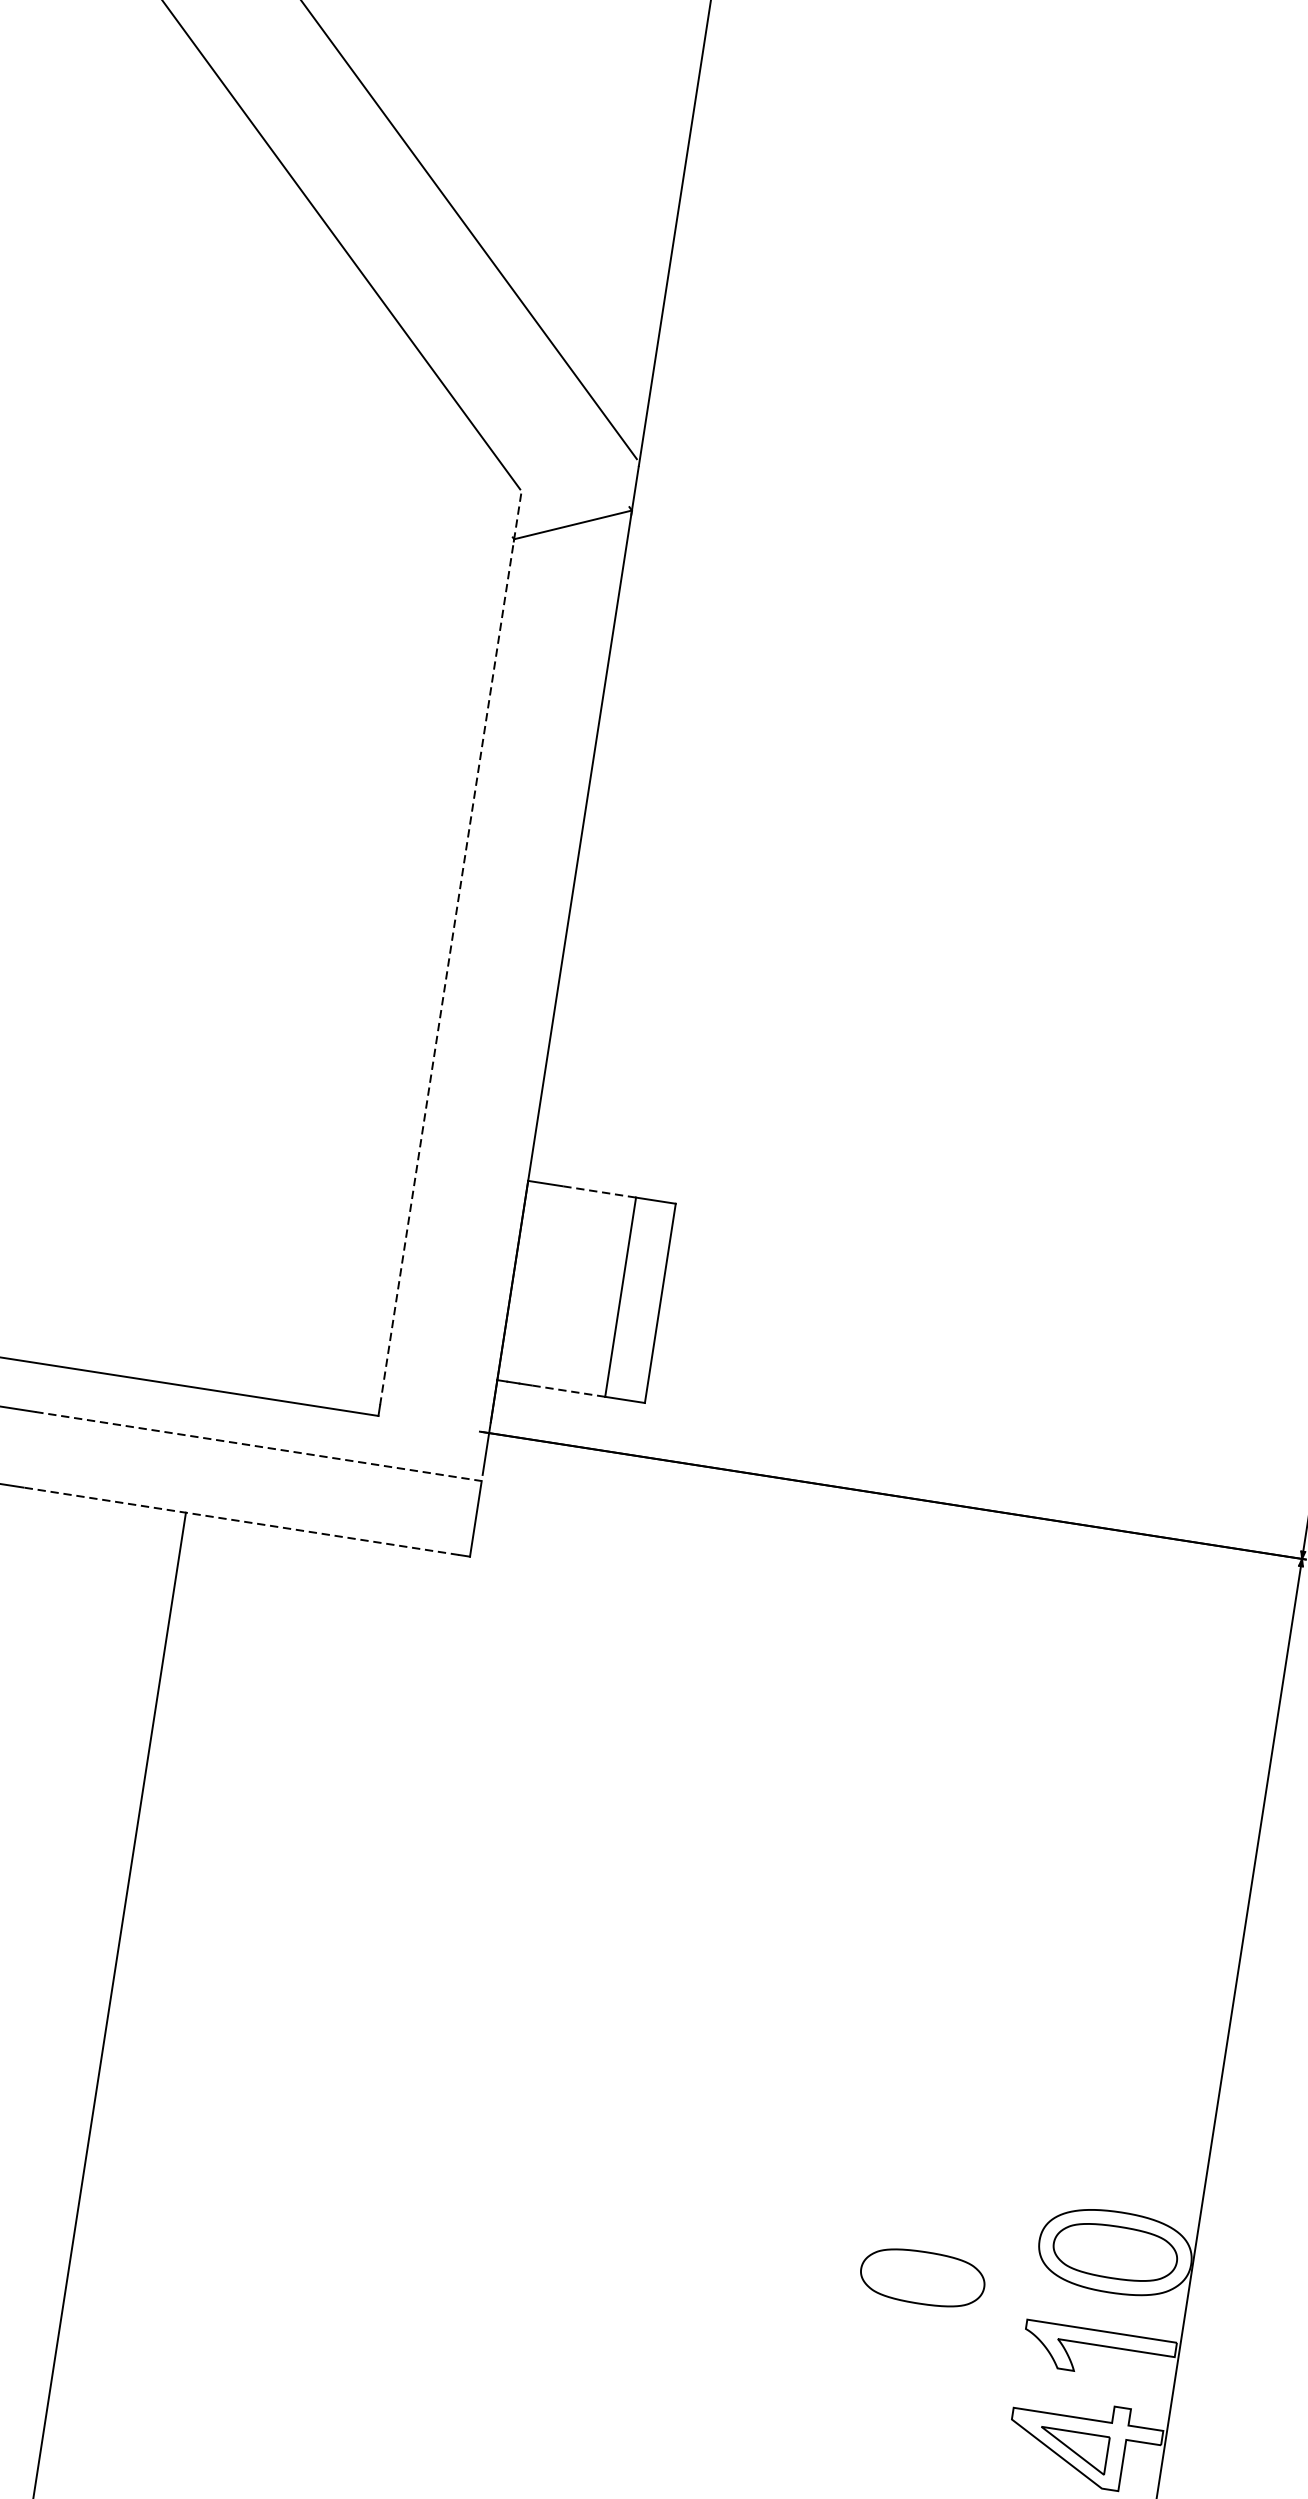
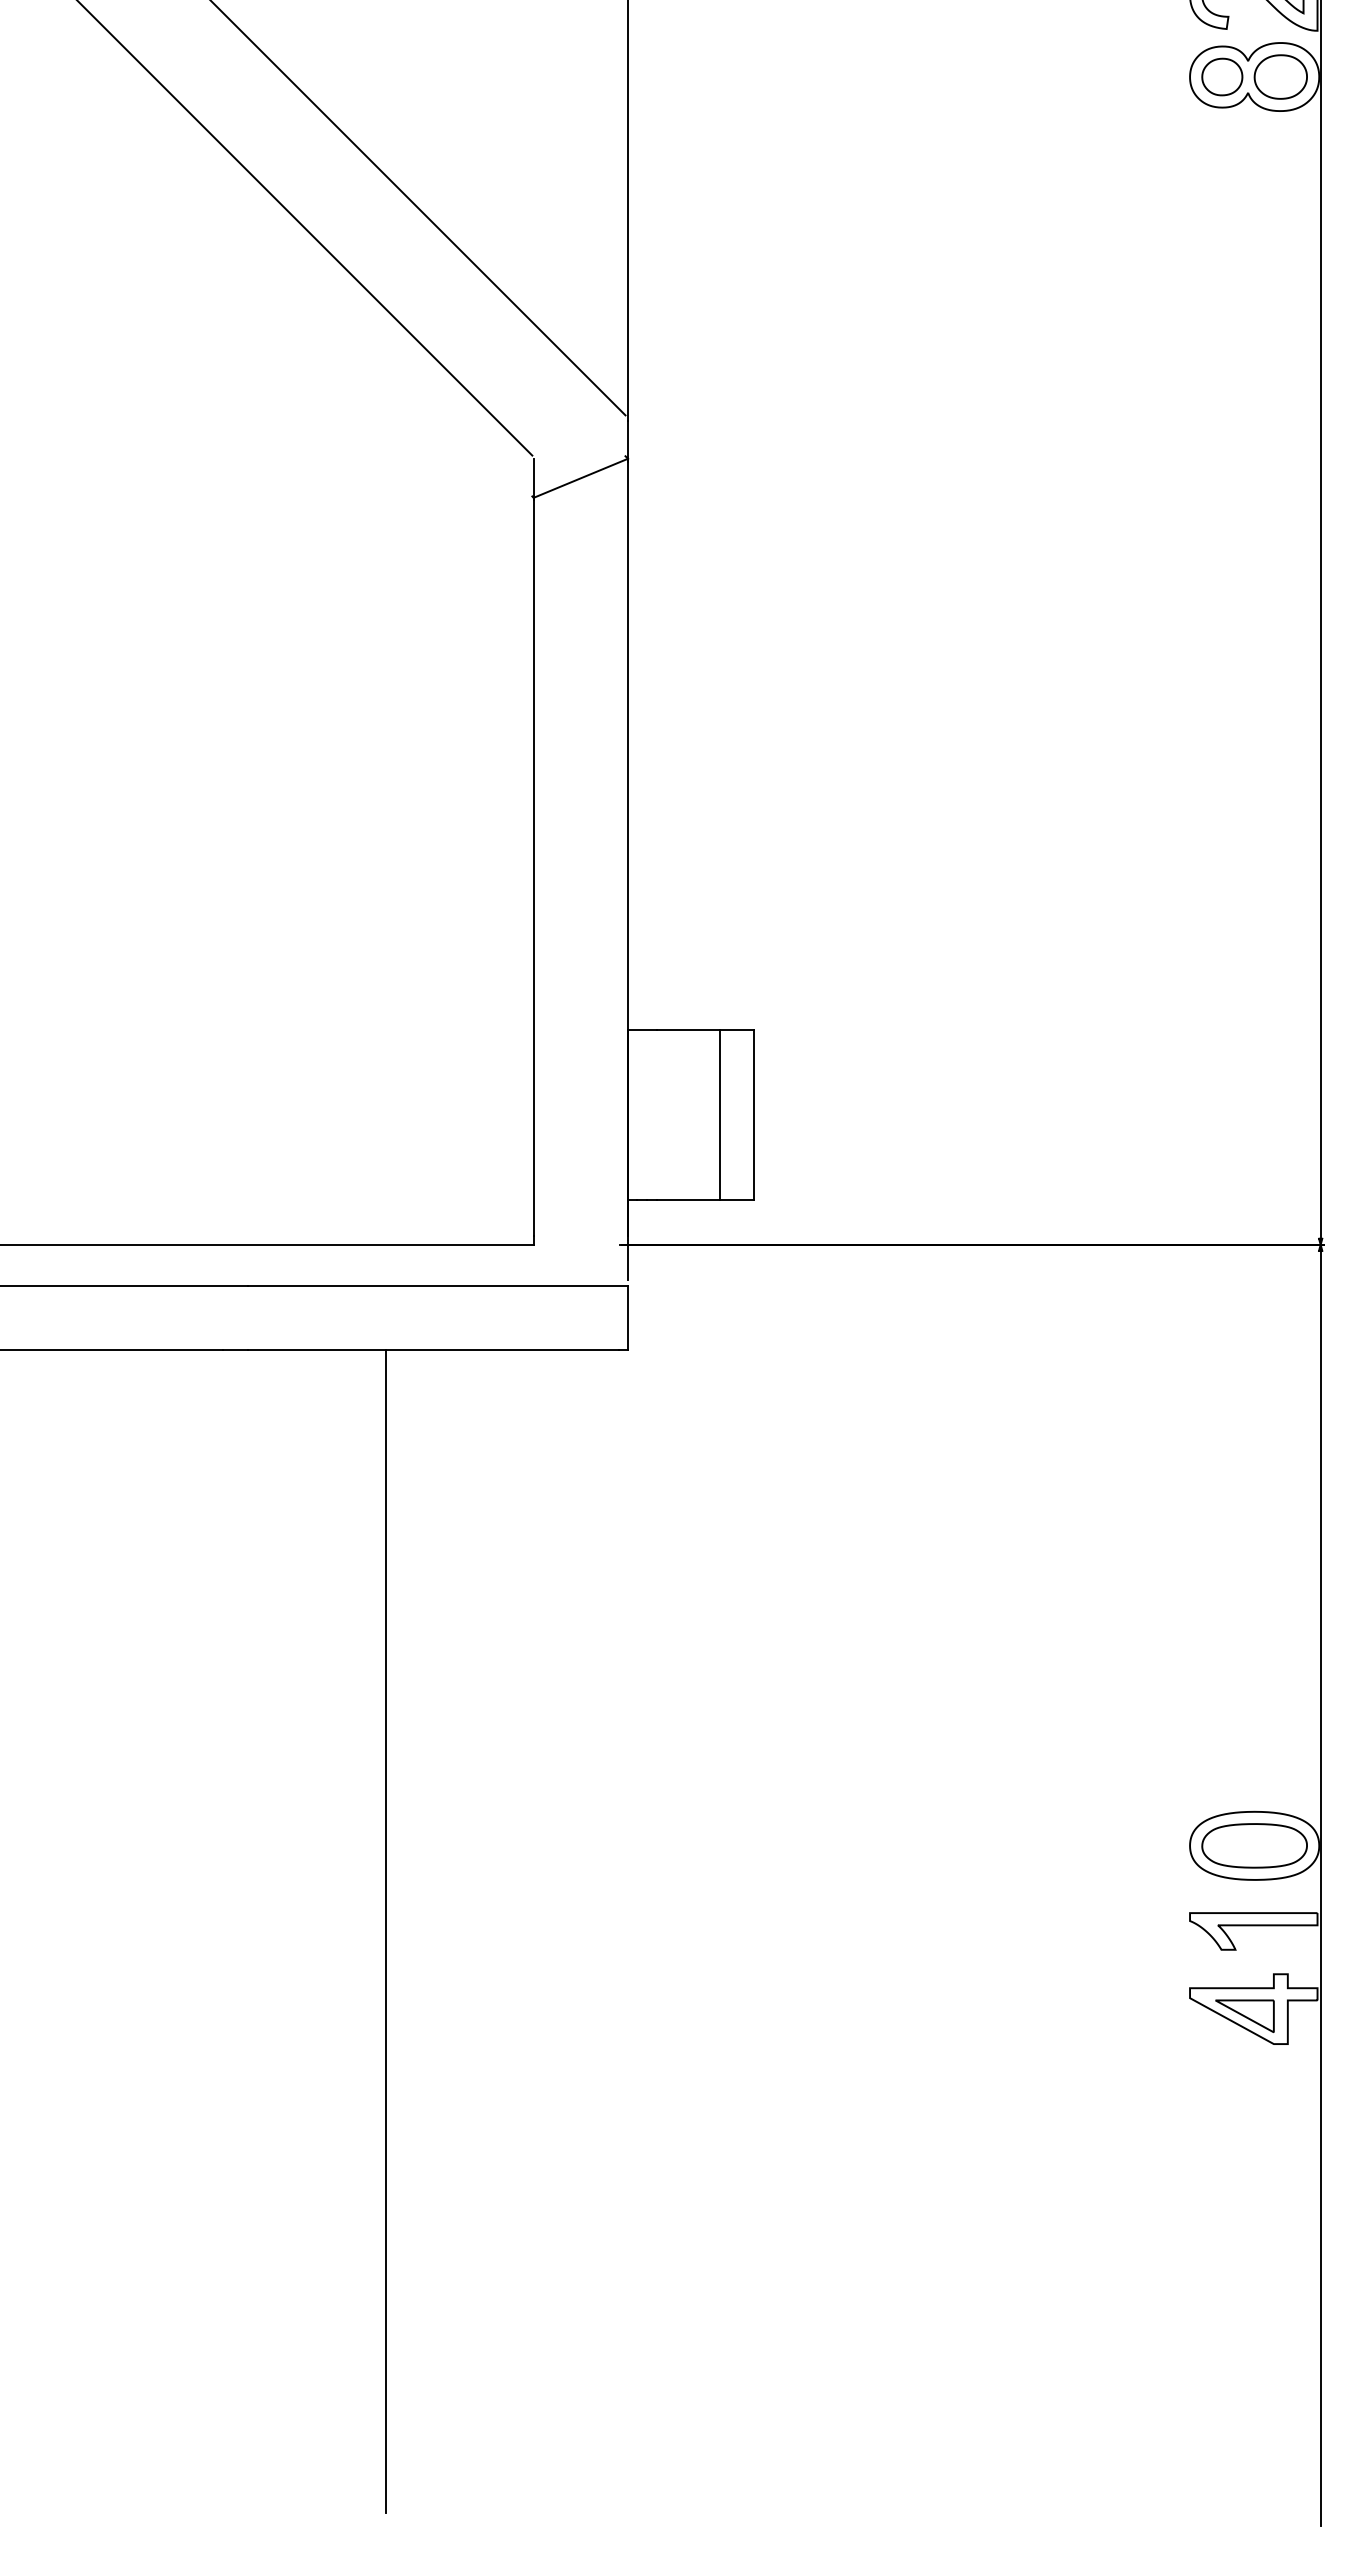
line: (450, 949) -> (533, 847), dashed -> solid
line: (599, 1191) -> (688, 1029), dashed -> solid
line: (568, 1390) -> (688, 1199), dashed -> solid
line: (259, 1446) -> (438, 1285), dashed -> solid
line: (240, 1521) -> (432, 1350), dashed -> solid
part: (922, 2277) -> (1097, 1891), removed

